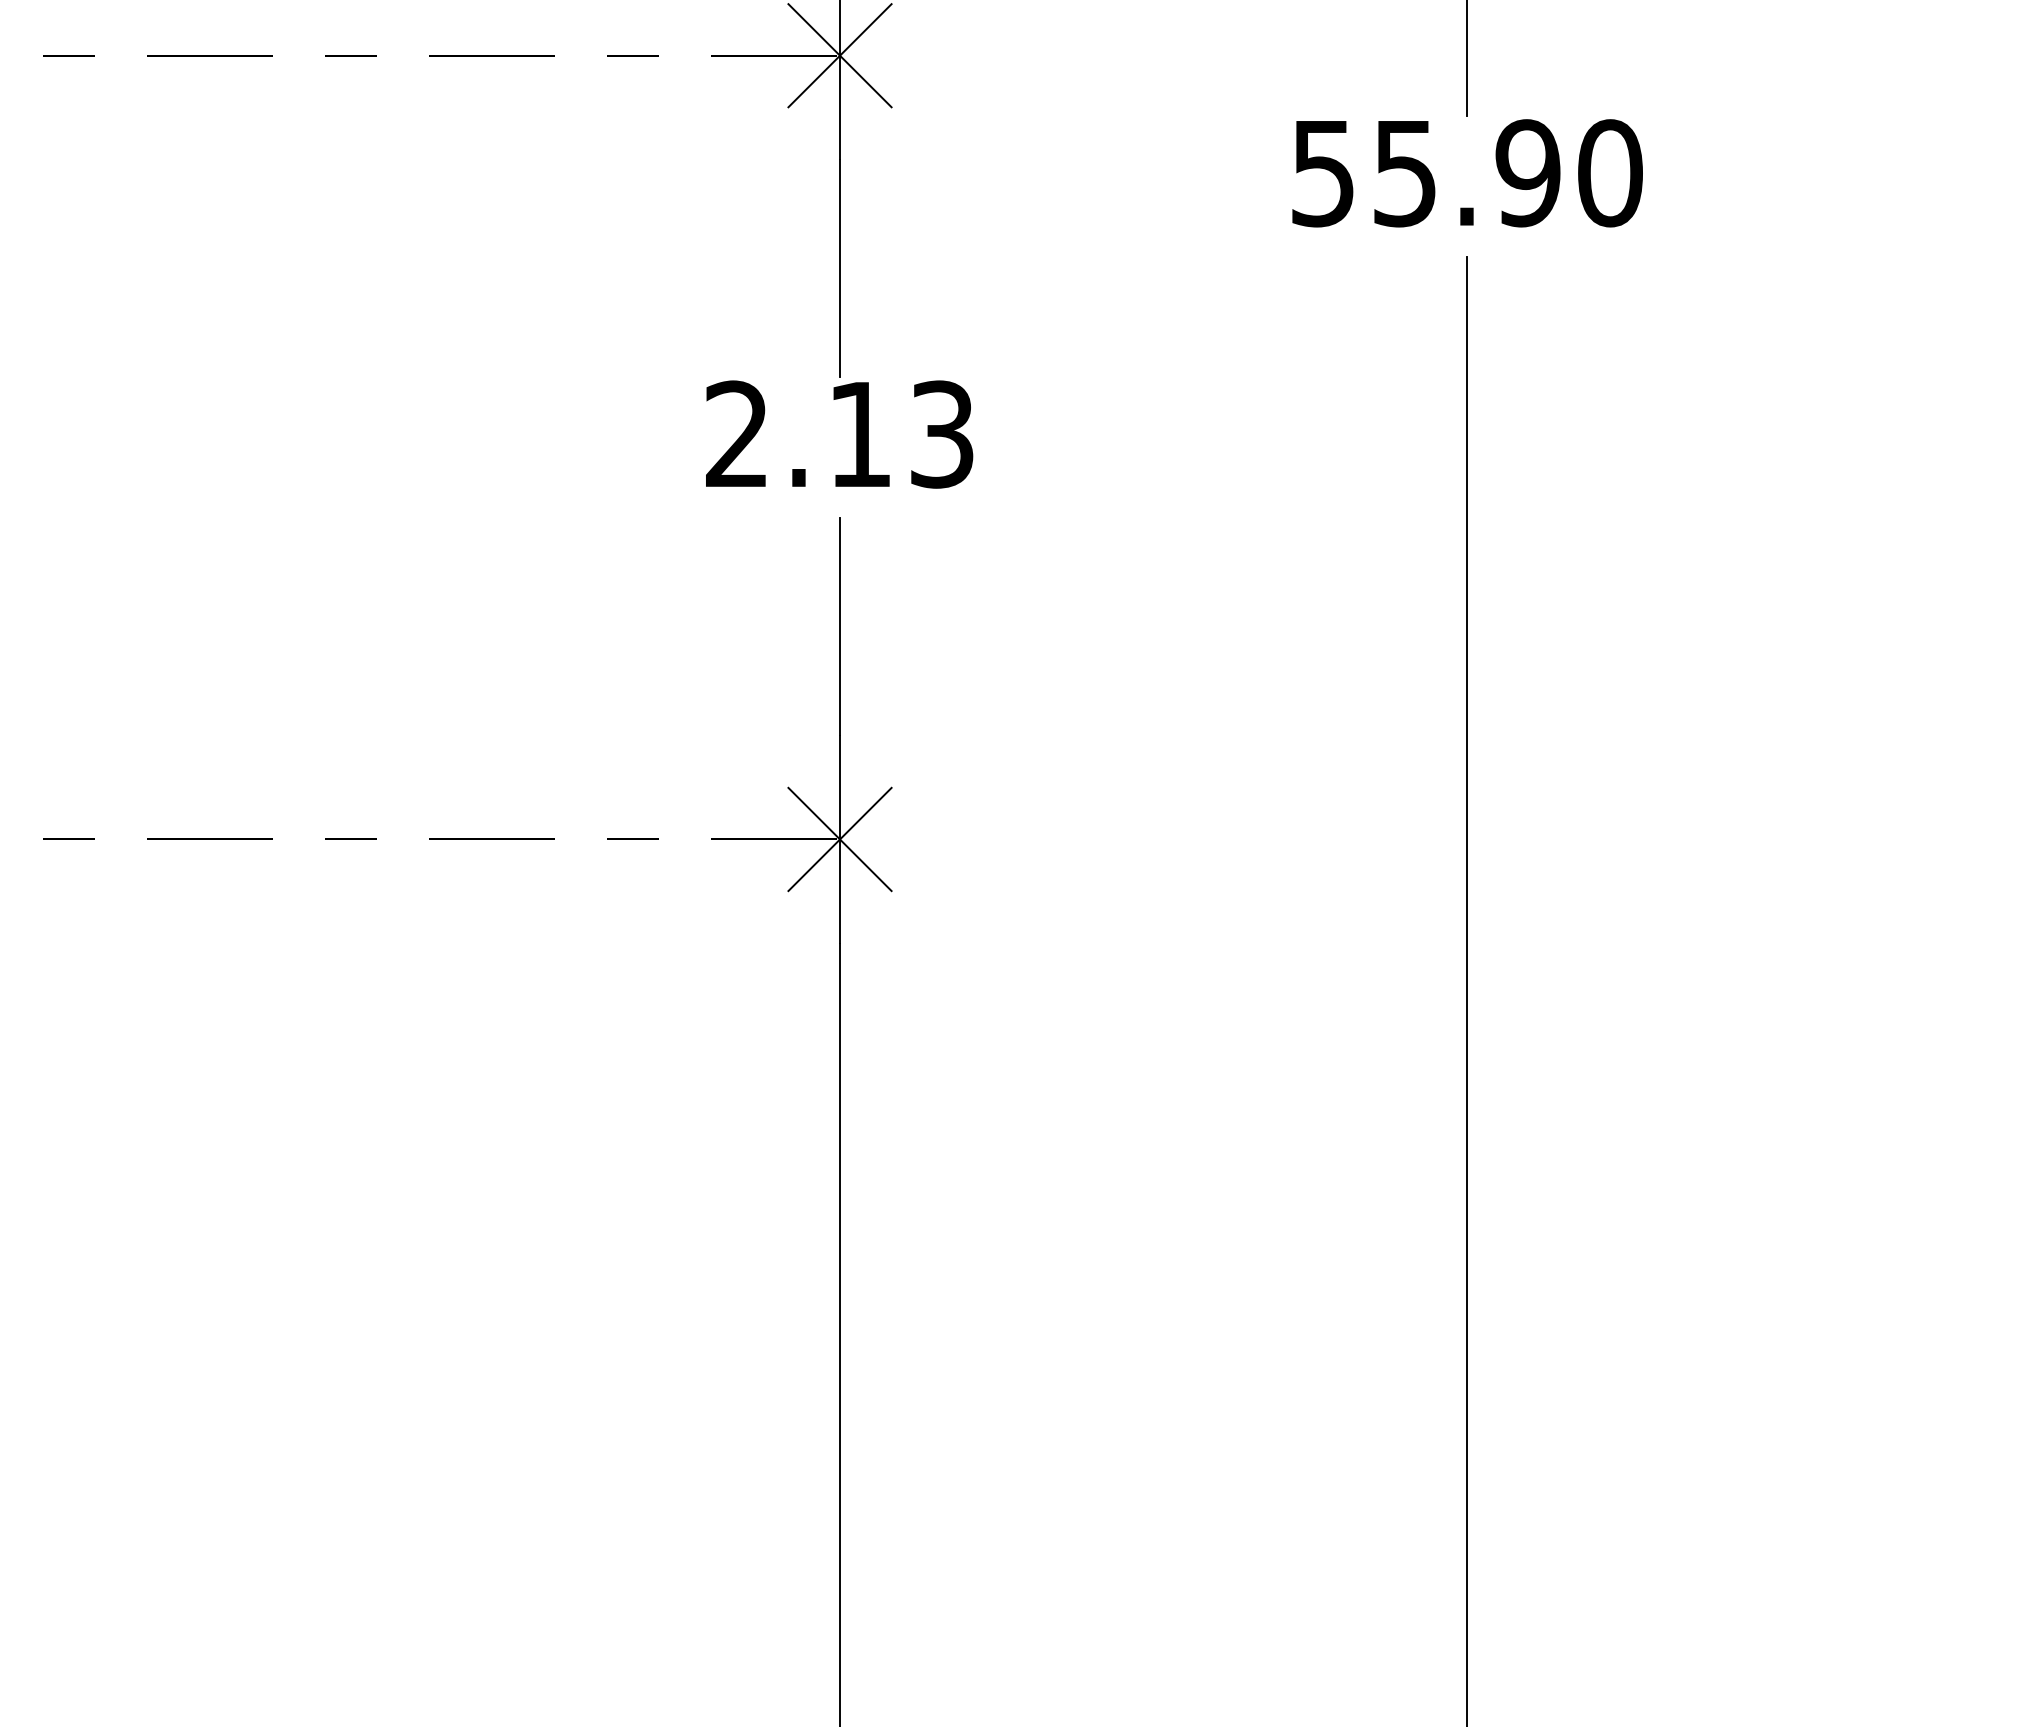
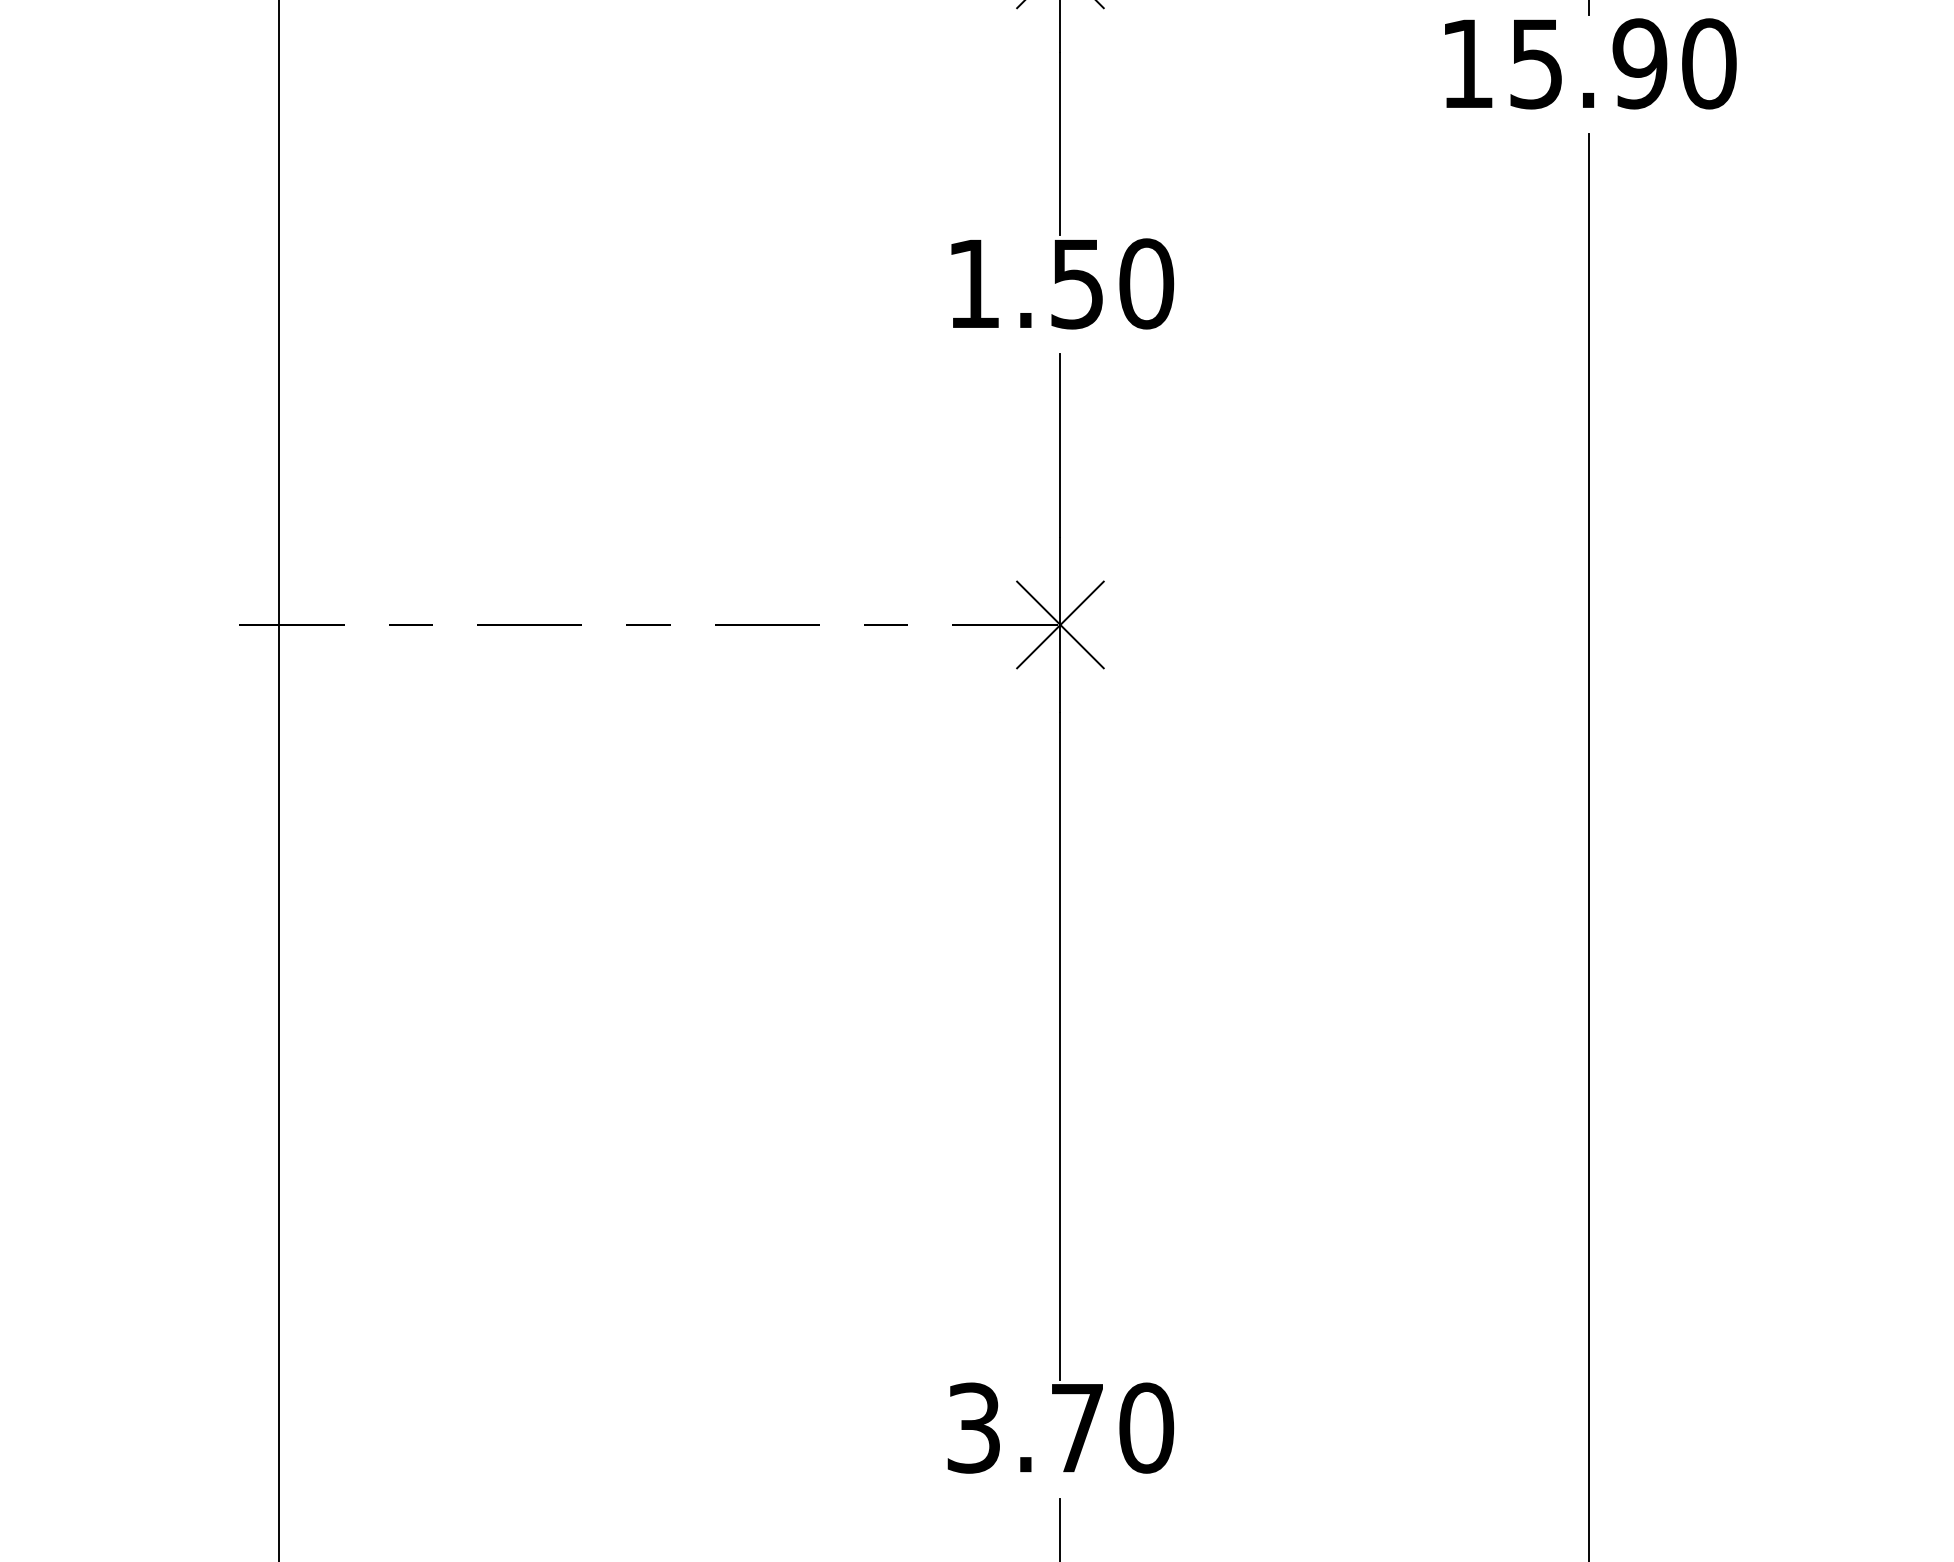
text: (1322, 174) -> (1466, 64), 55.90 -> 15.90
text: (840, 434) -> (1060, 283), 2.13 -> 1.50

